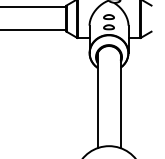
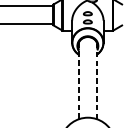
line: (97, 100) -> (78, 80), solid -> dashed
line: (120, 101) -> (97, 81), solid -> dashed

